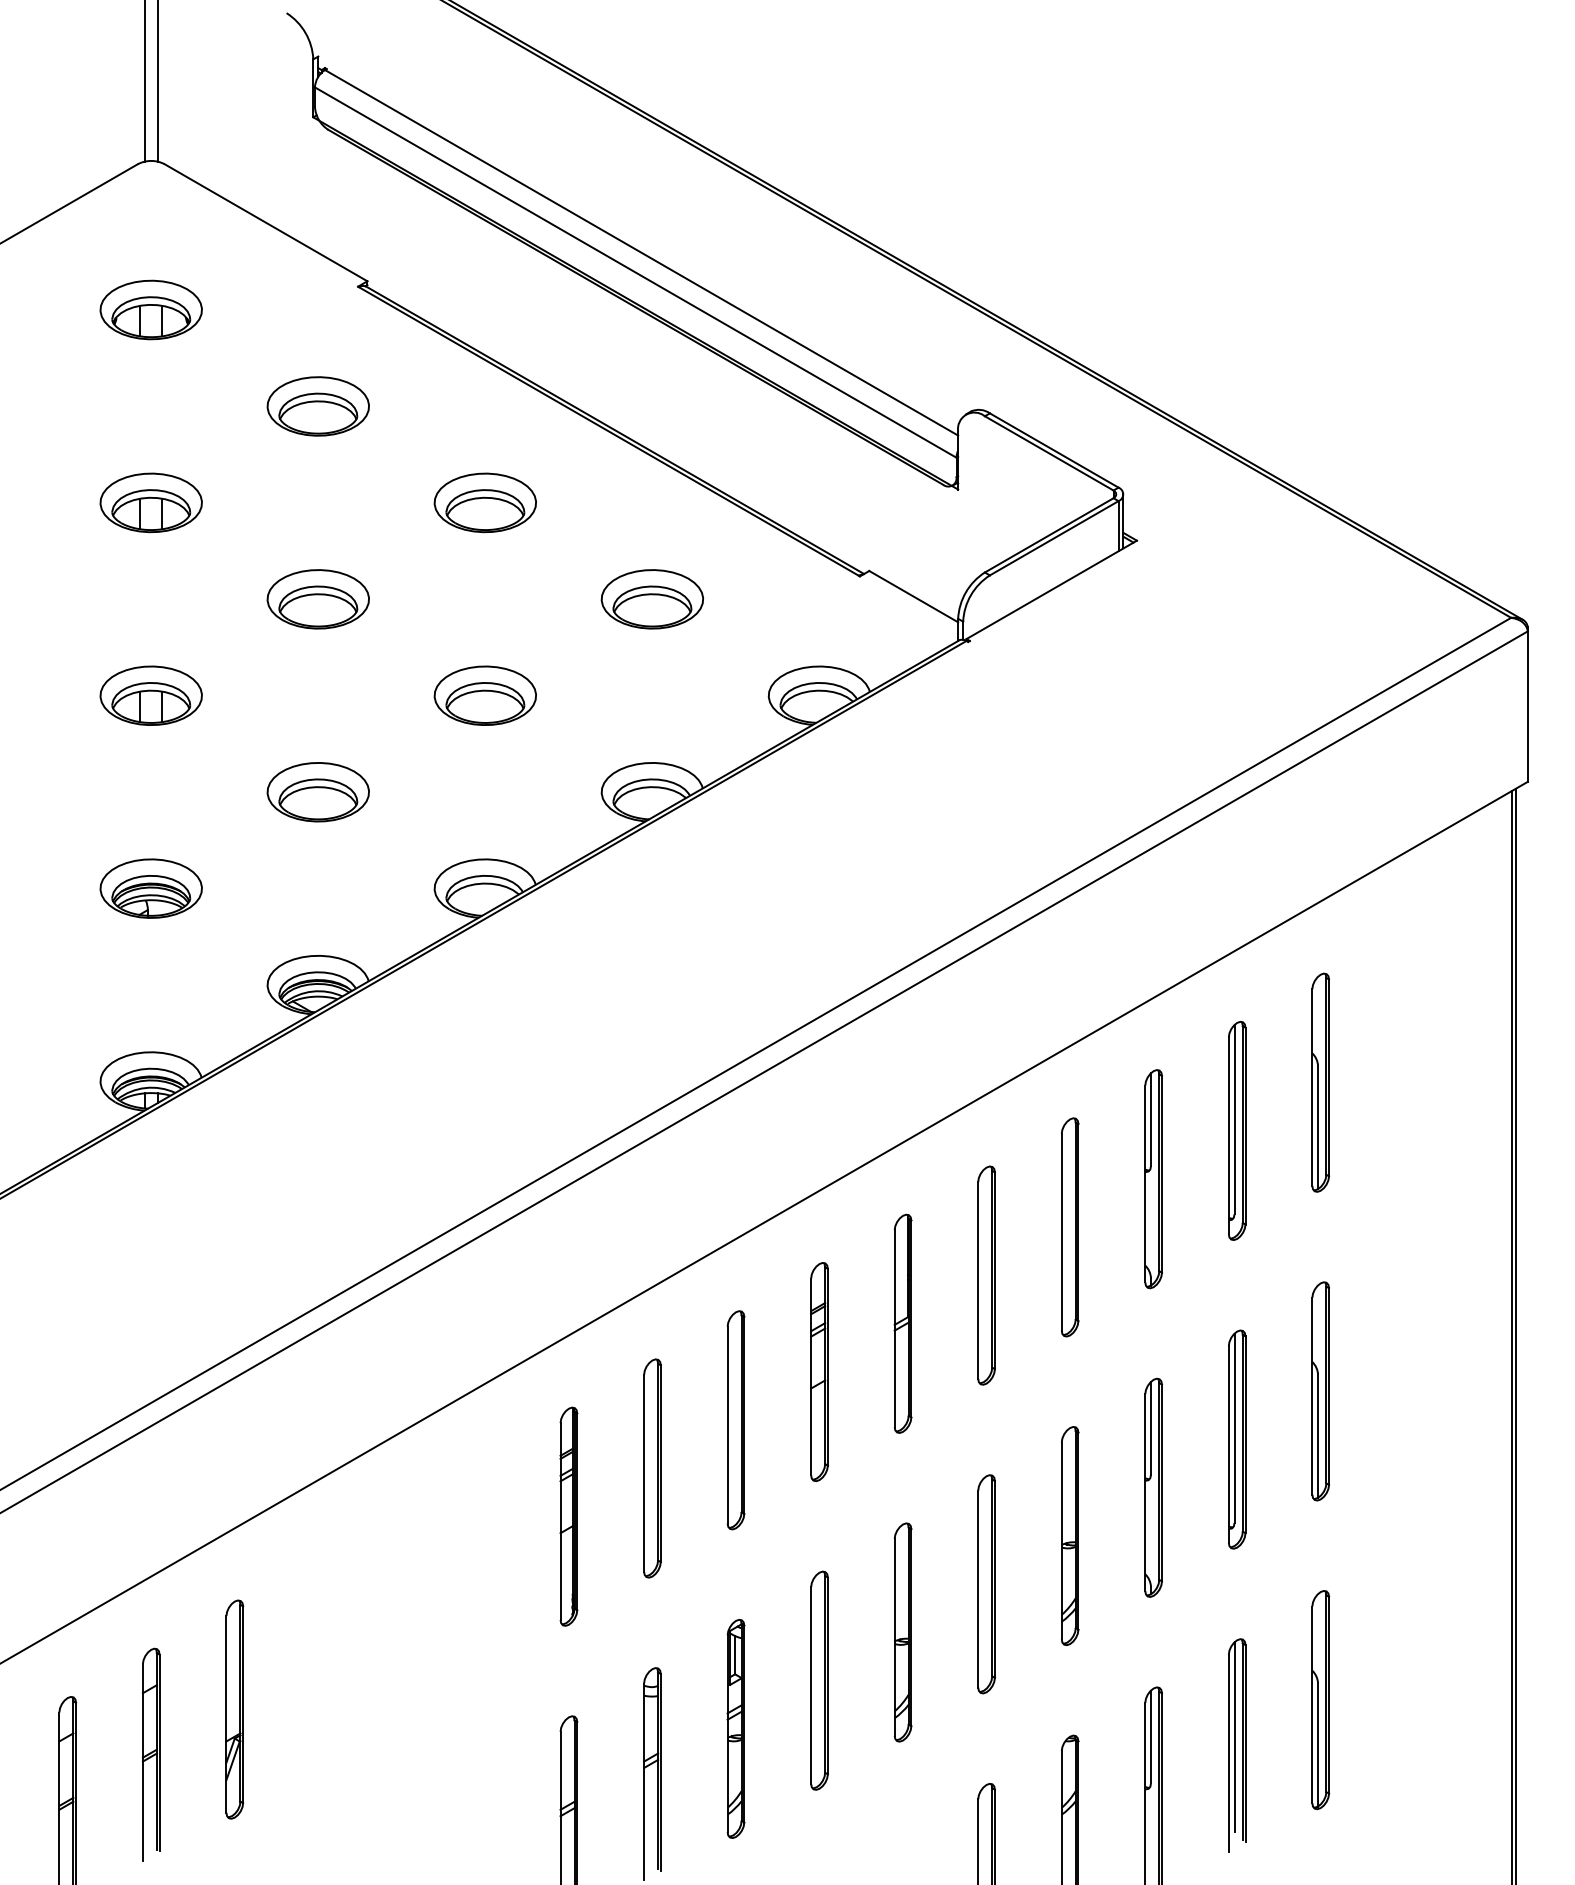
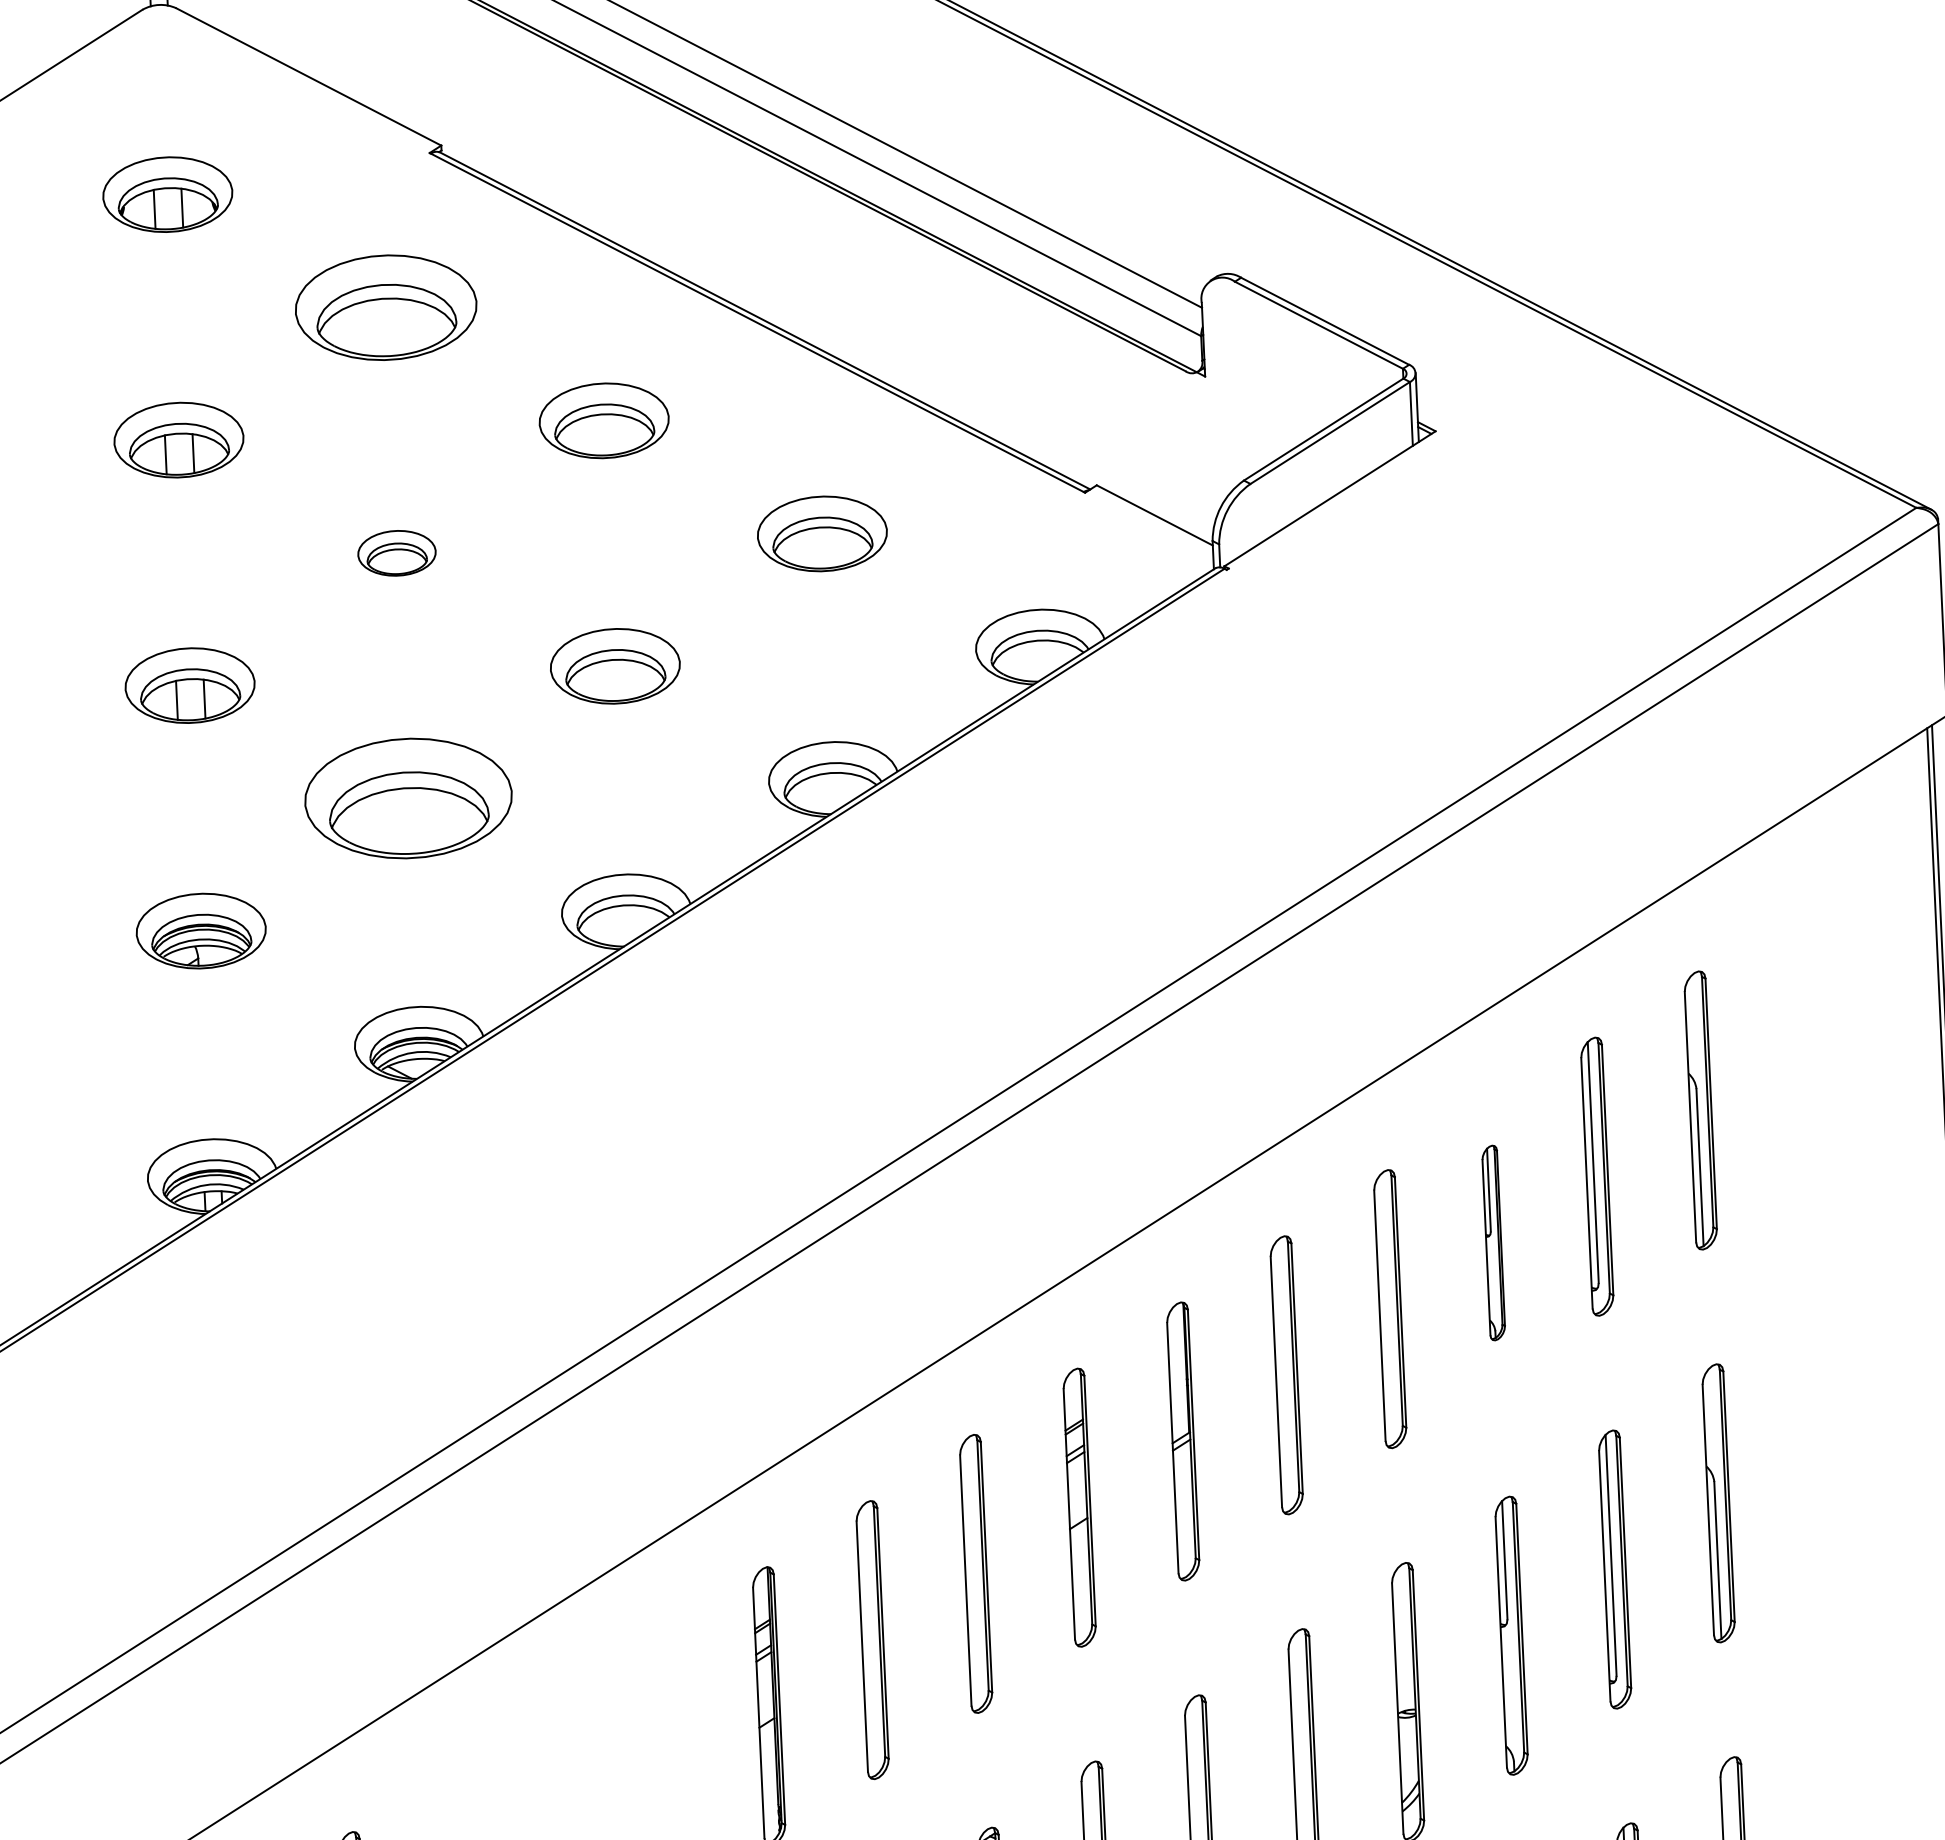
part: (317, 406) -> (384, 307), size x1.4
part: (317, 599) -> (396, 553), size x0.6
part: (317, 792) -> (407, 799), size x1.6
part: (1153, 1179) -> (1493, 1243), size x0.7

